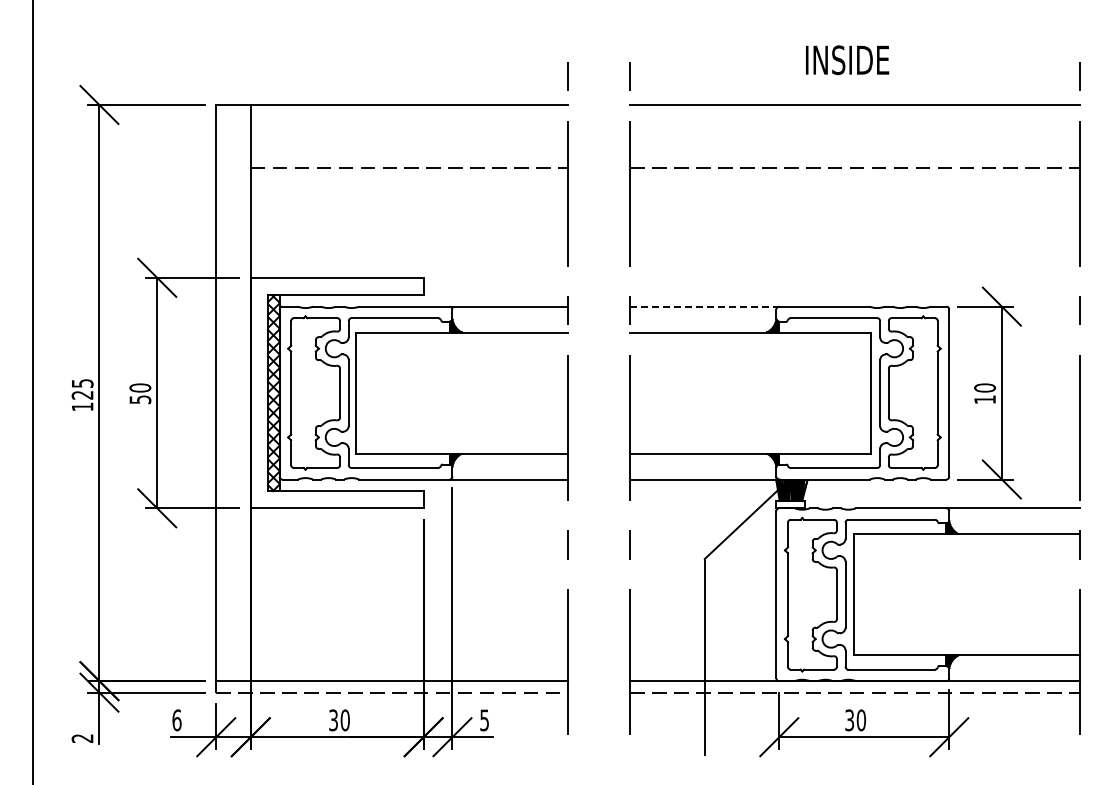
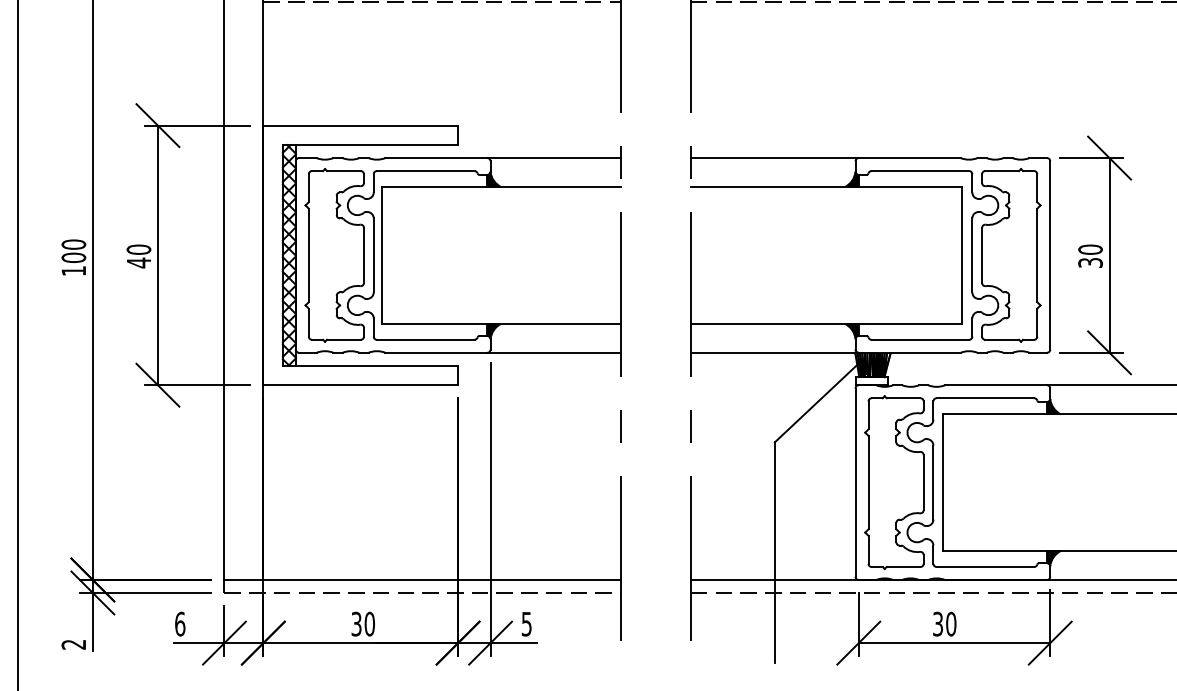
line: (704, 306) -> (774, 157), dashed -> solid
text: (82, 388) -> (73, 250), 125 -> 100
text: (140, 399) -> (139, 262), 50 -> 40
text: (985, 399) -> (1091, 262), 10 -> 30

